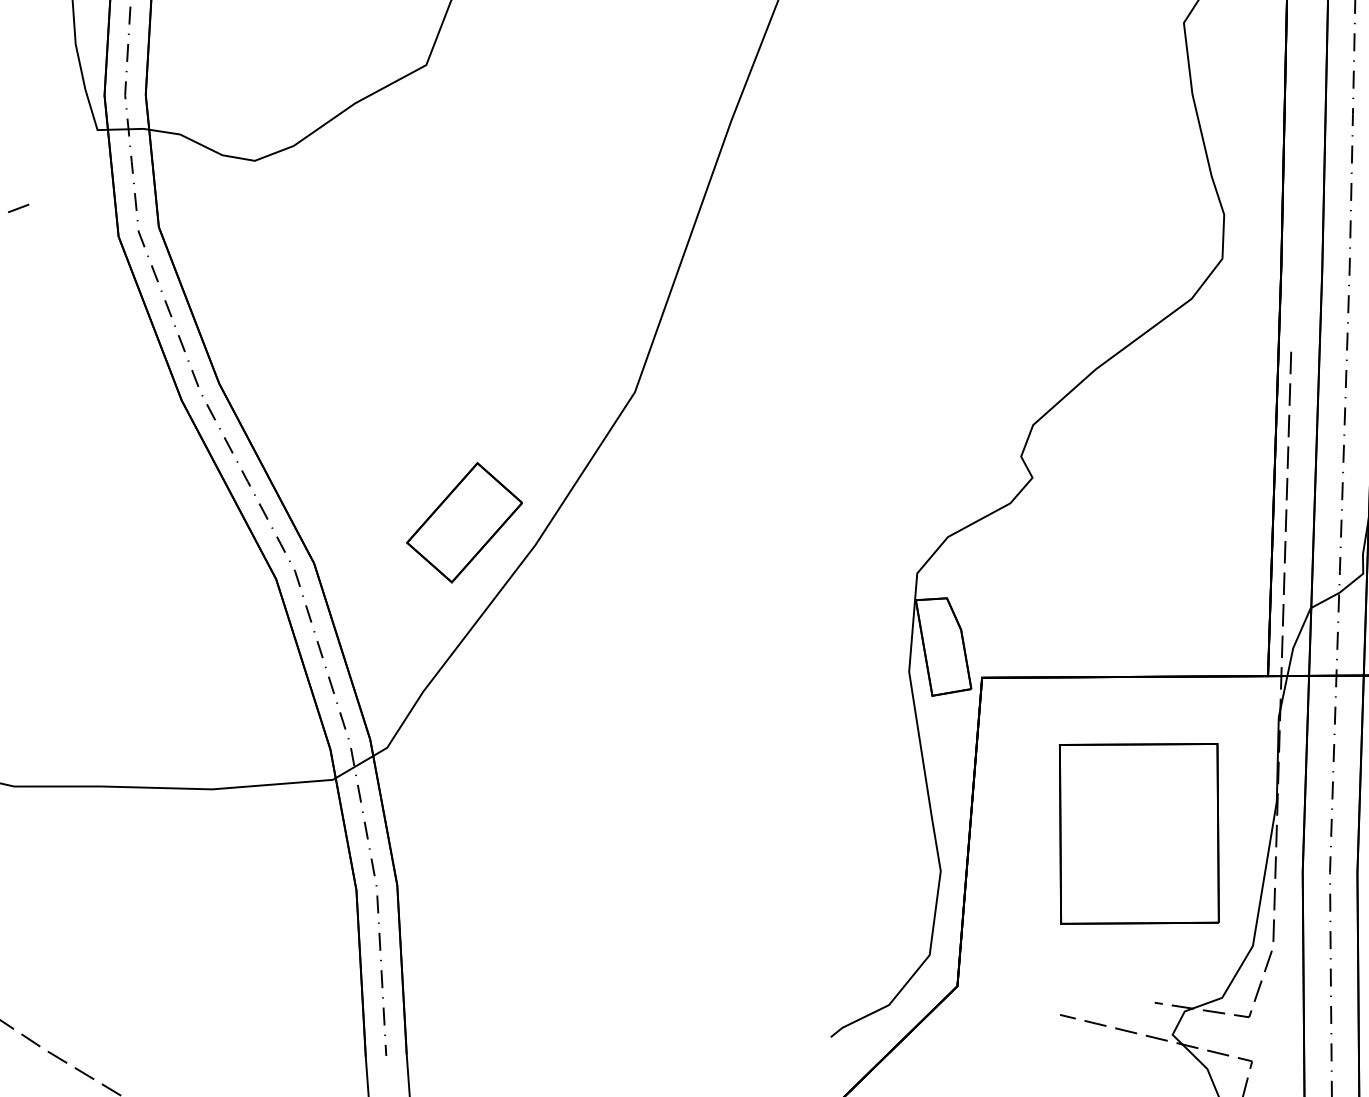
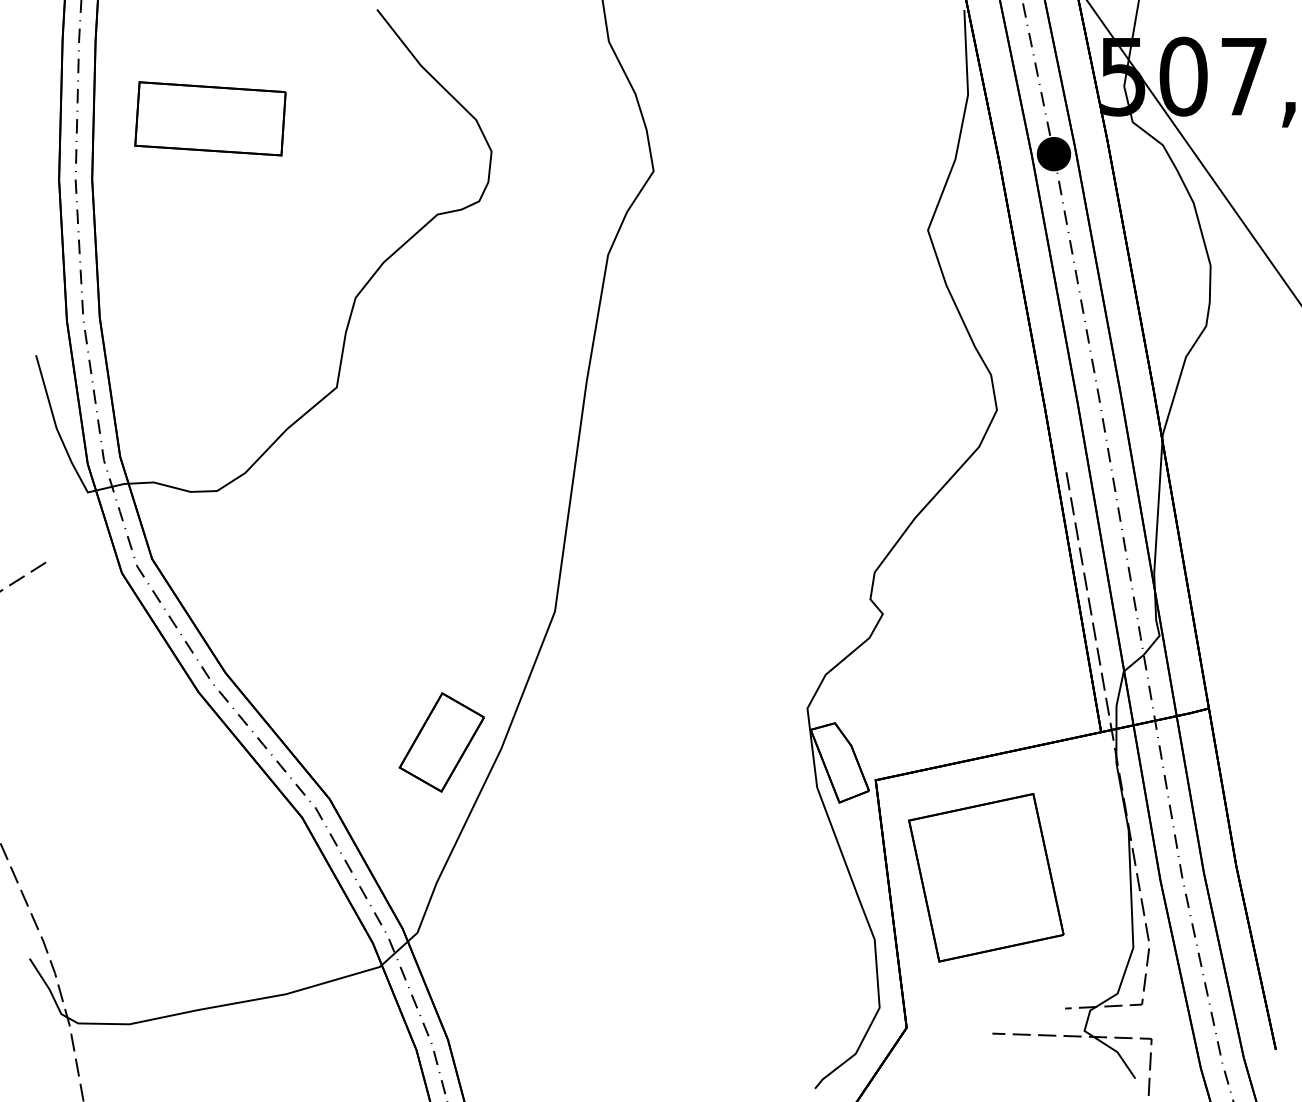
part: (1139, 833) -> (986, 877), moved

